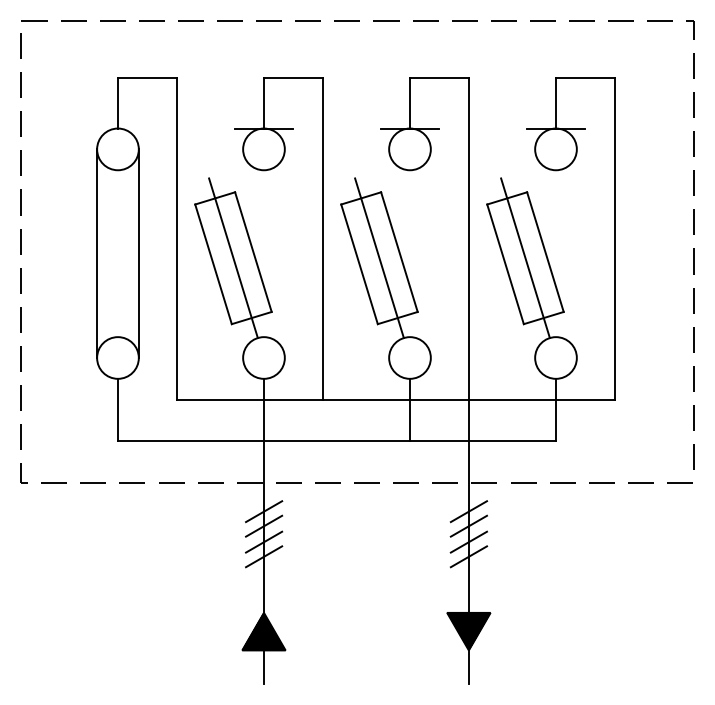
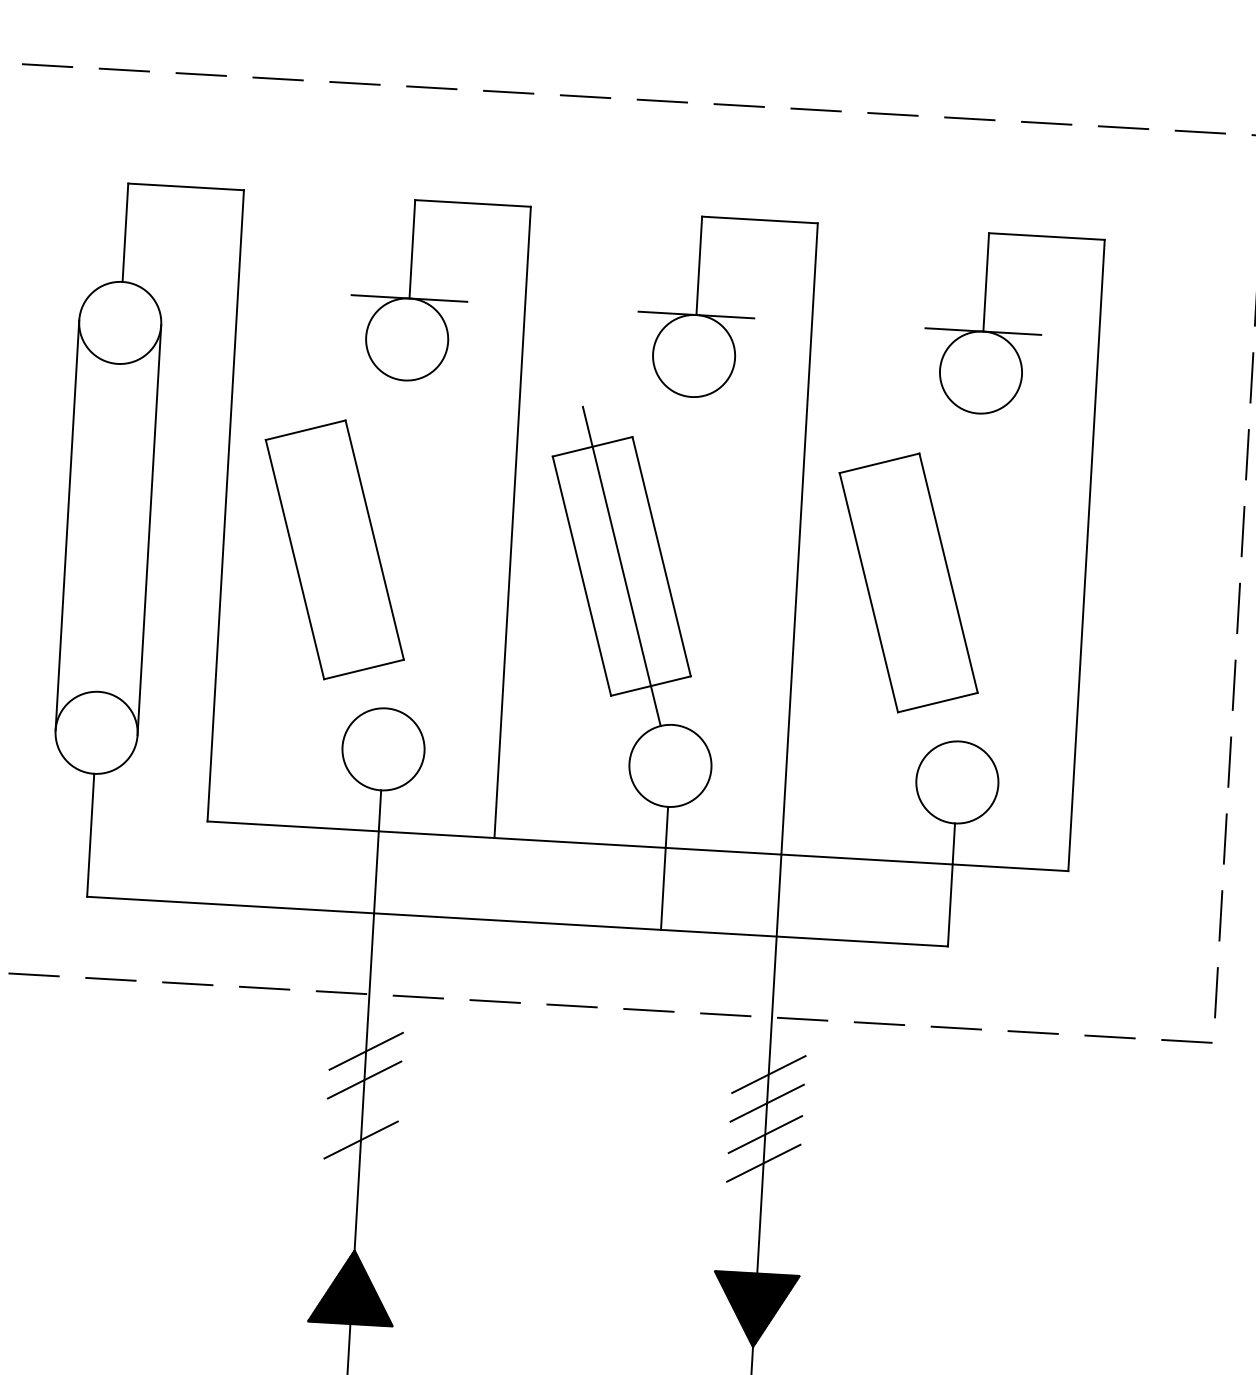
line: (233, 258) -> (334, 550), removed
line: (525, 258) -> (908, 583), removed
line: (264, 541) -> (363, 1110), removed

